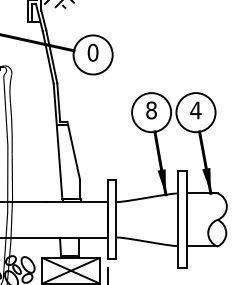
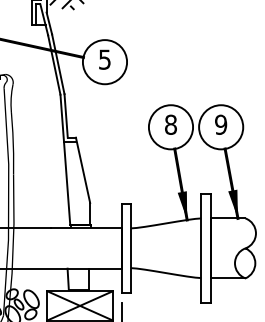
text: (92, 52) -> (104, 59), 0 -> 5
text: (195, 110) -> (220, 124), 4 -> 9

